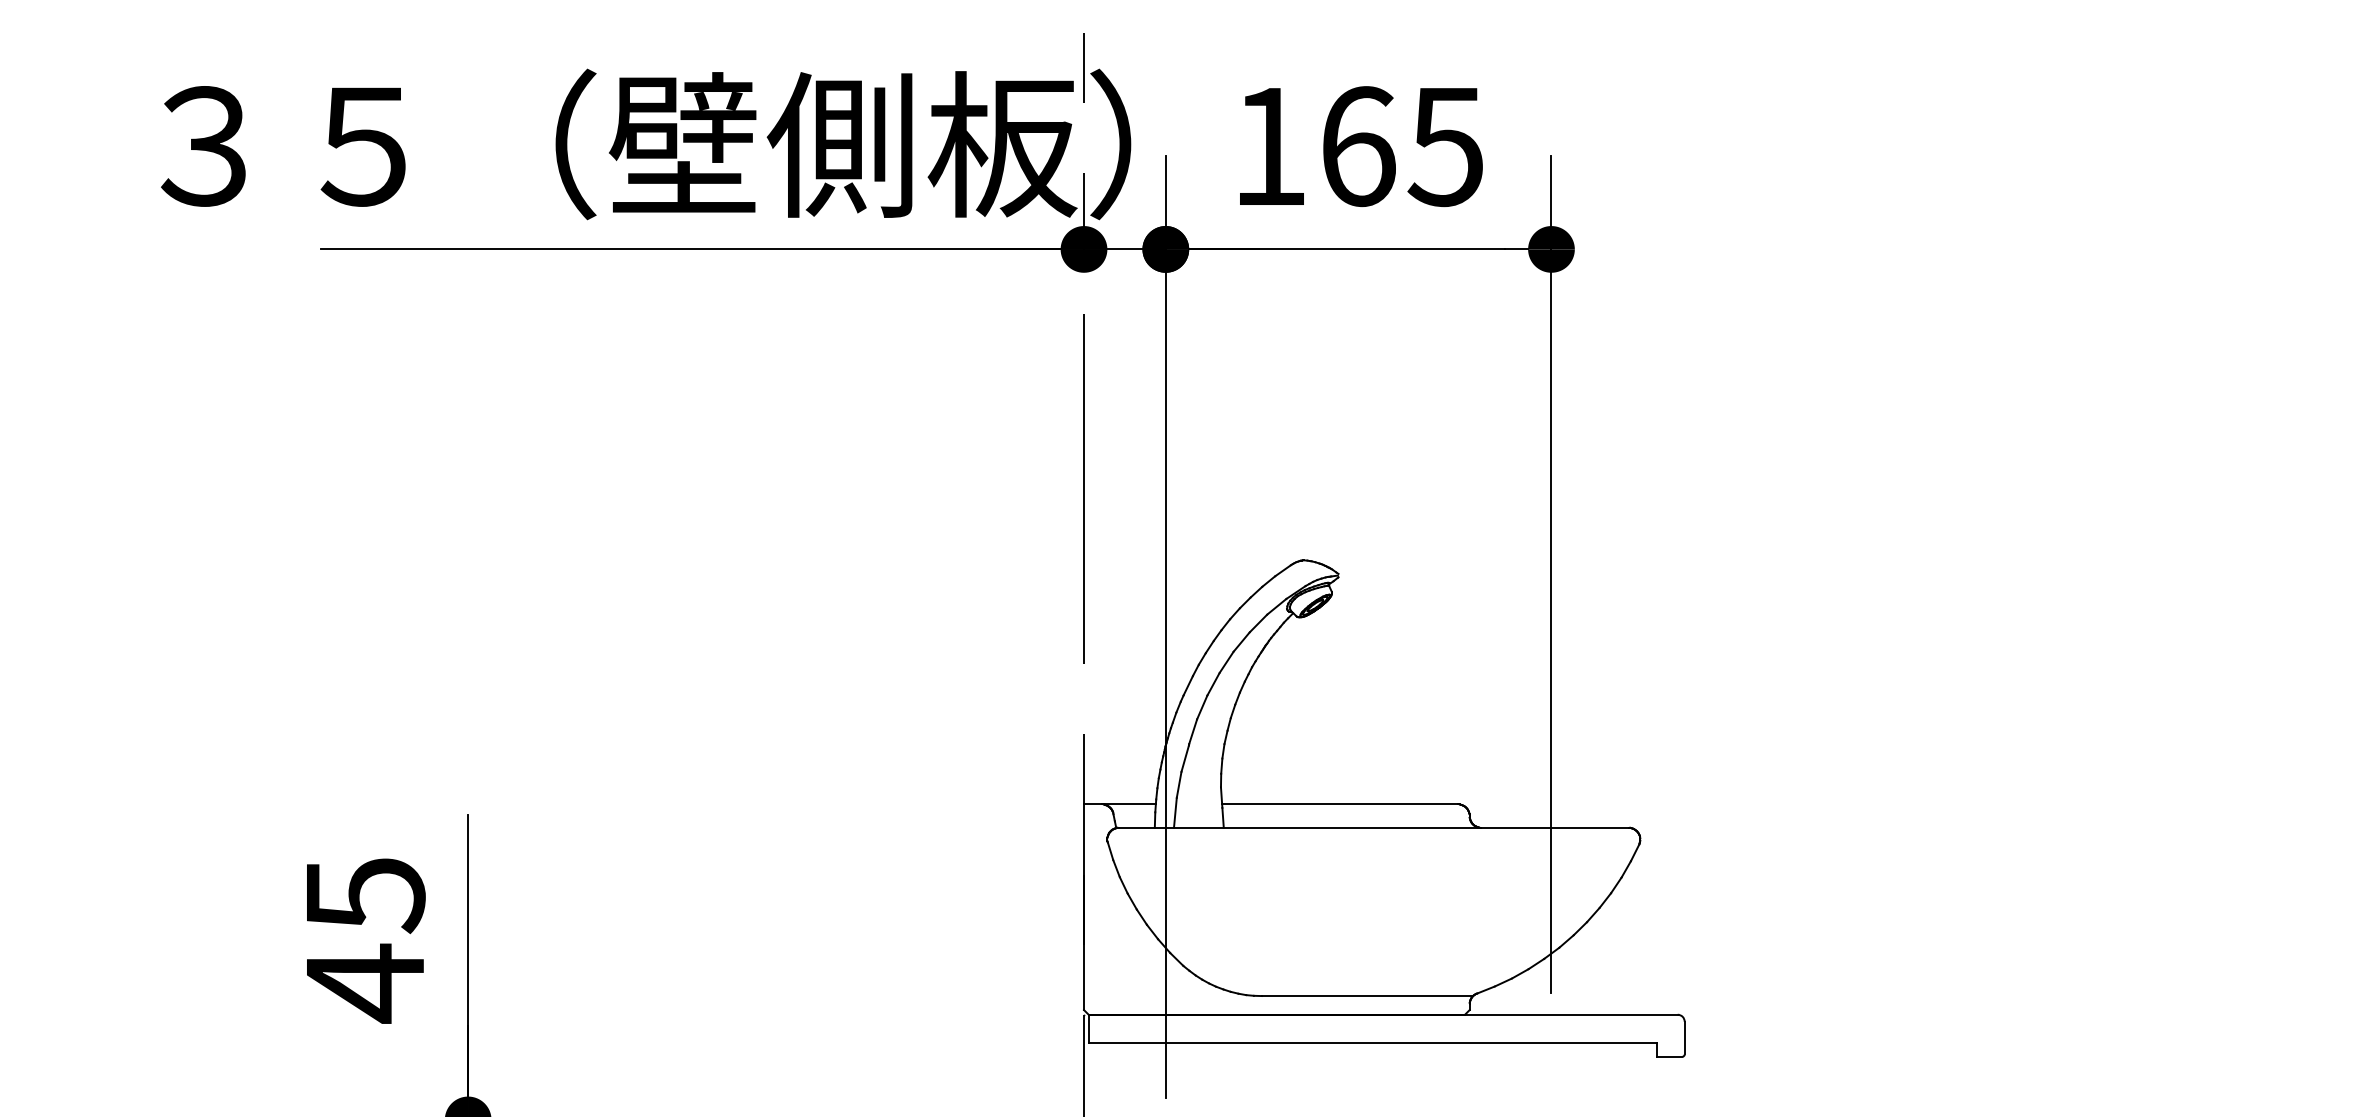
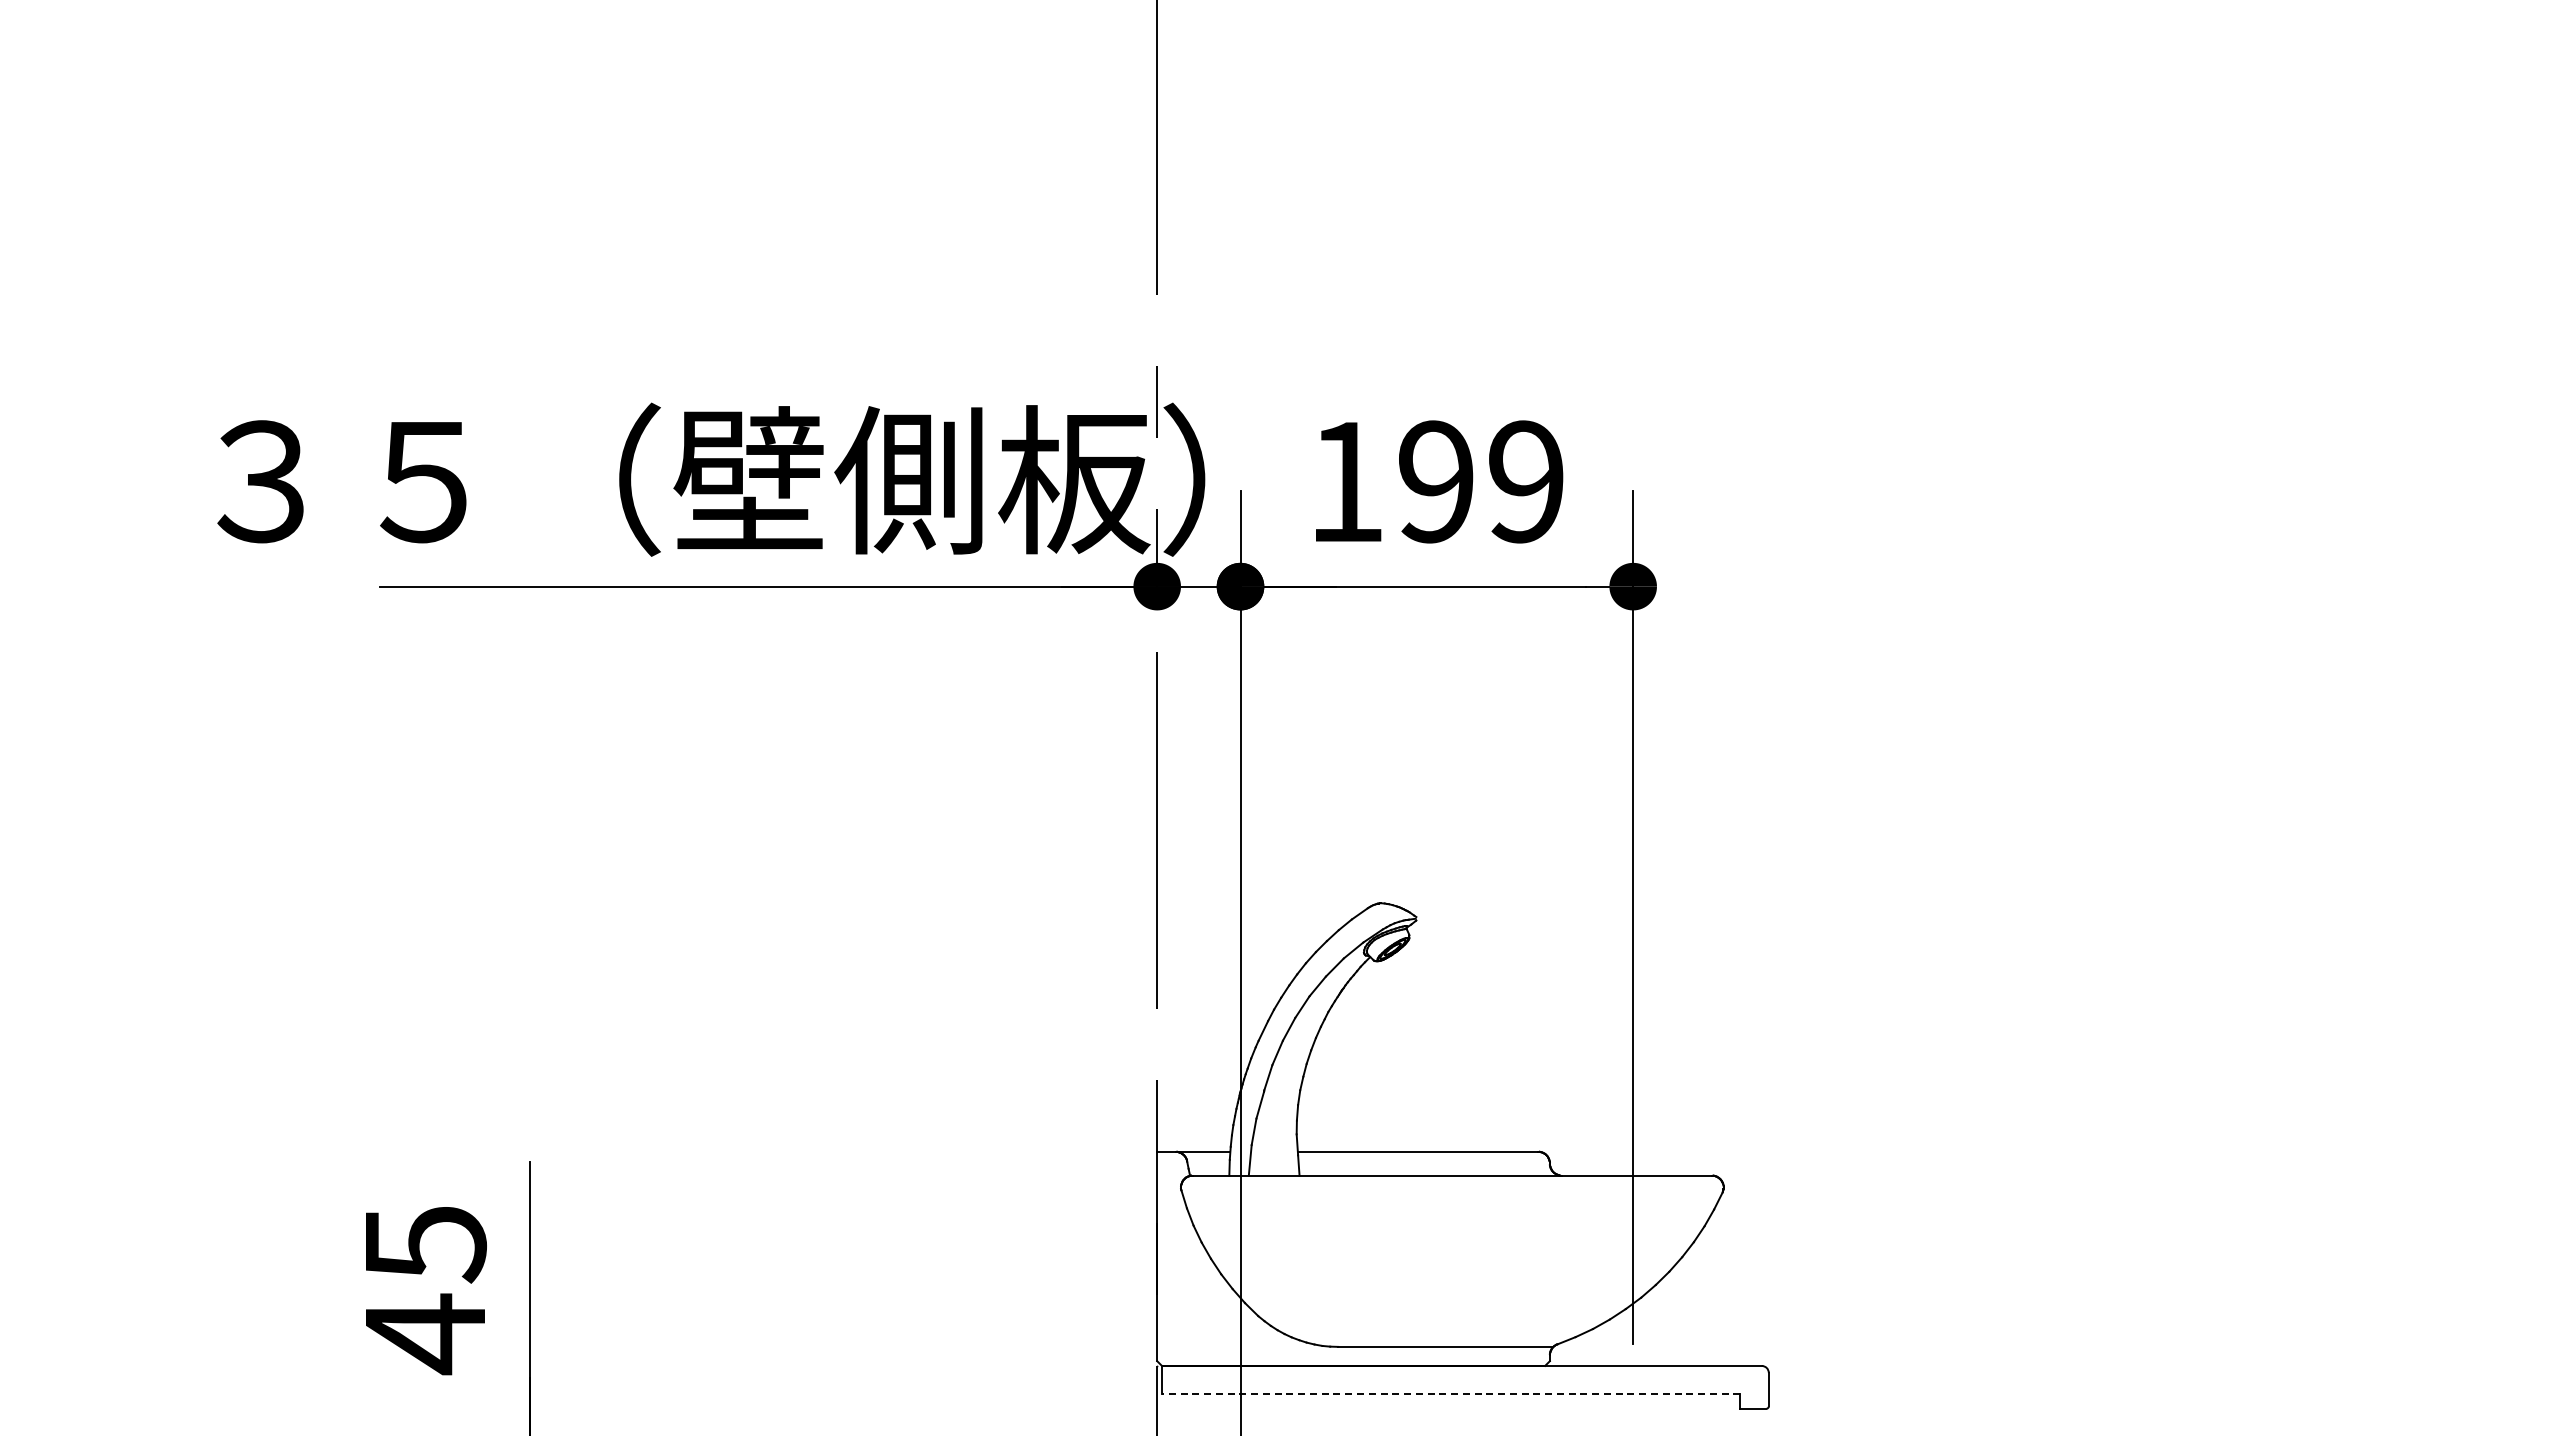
text: (1402, 146) -> (1481, 481), 165 -> 199
line: (1372, 1042) -> (1450, 1394), solid -> dashed

